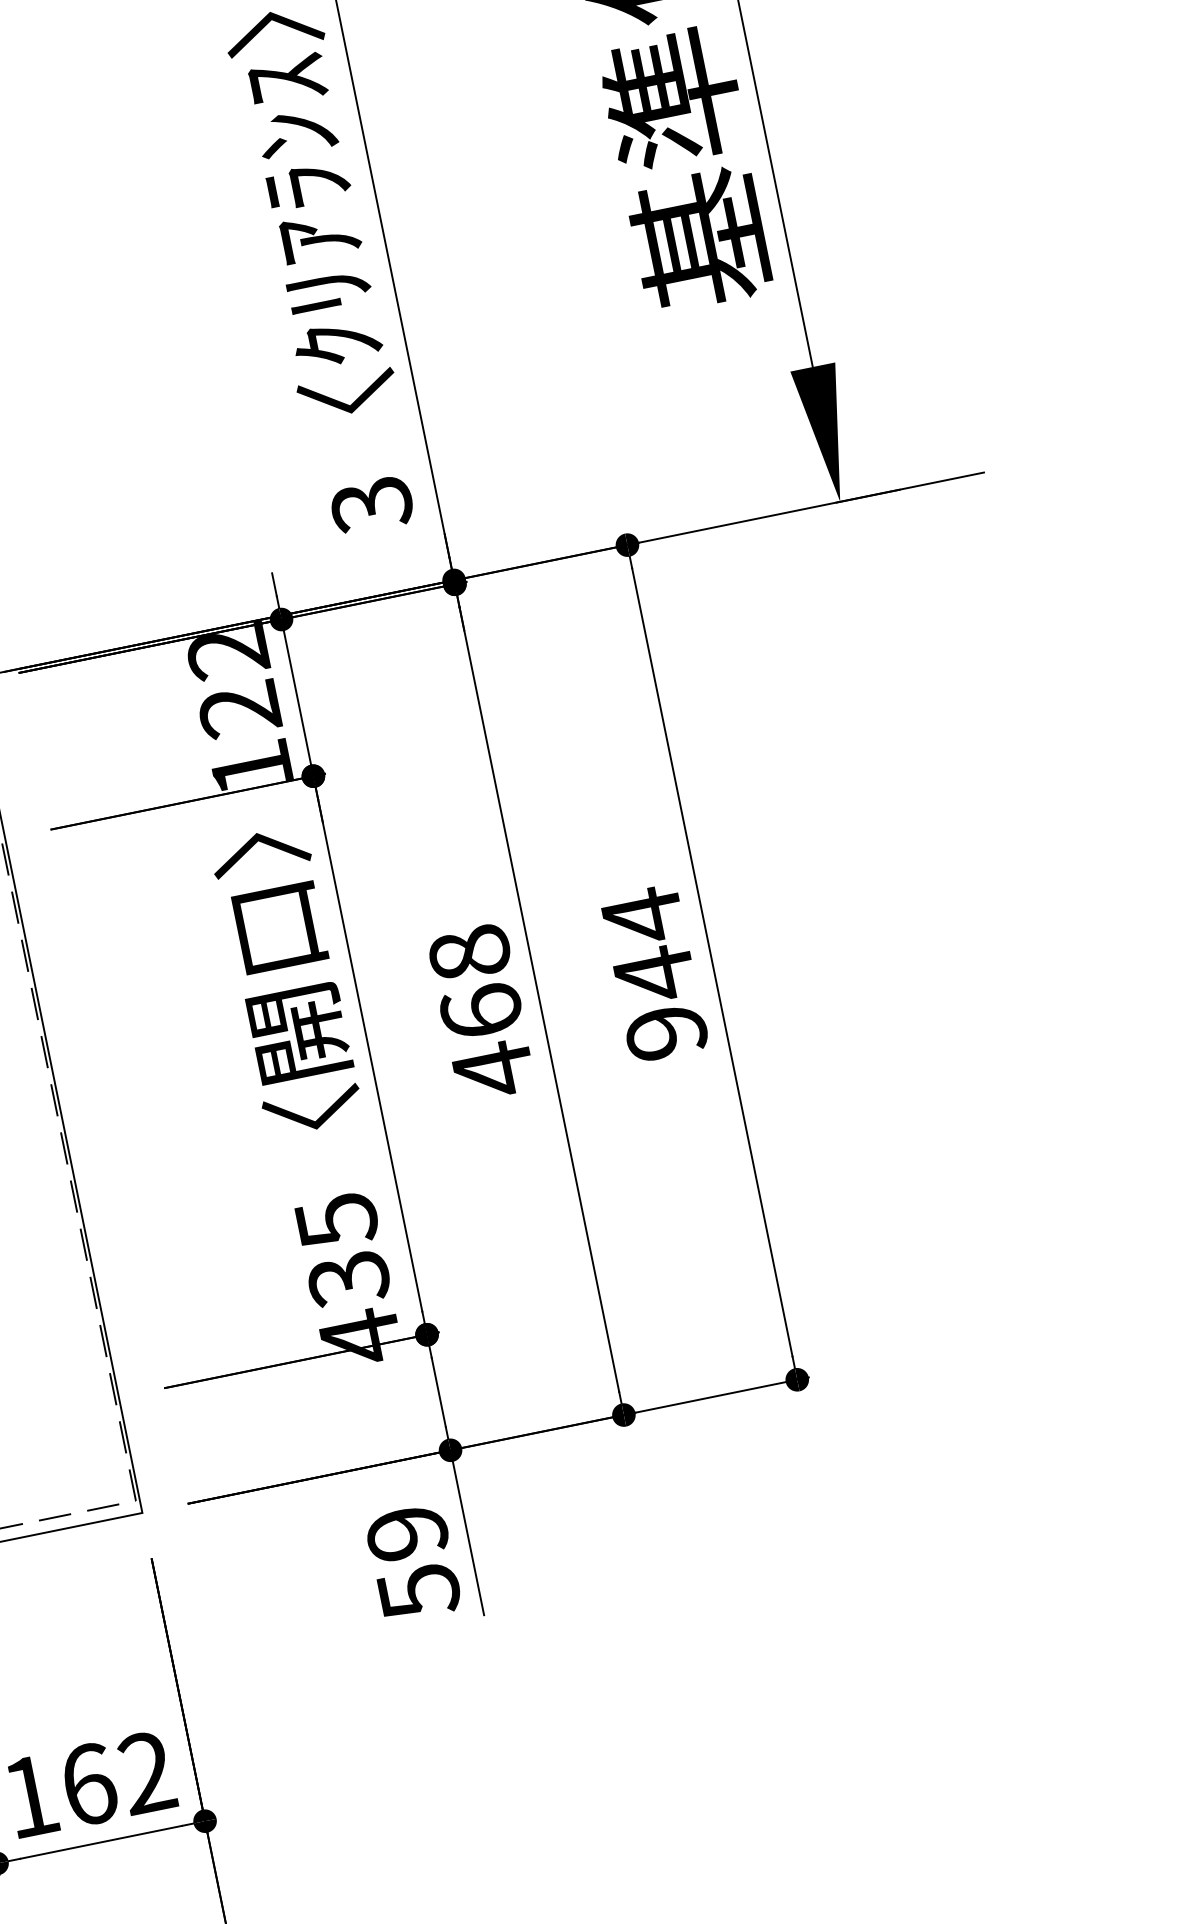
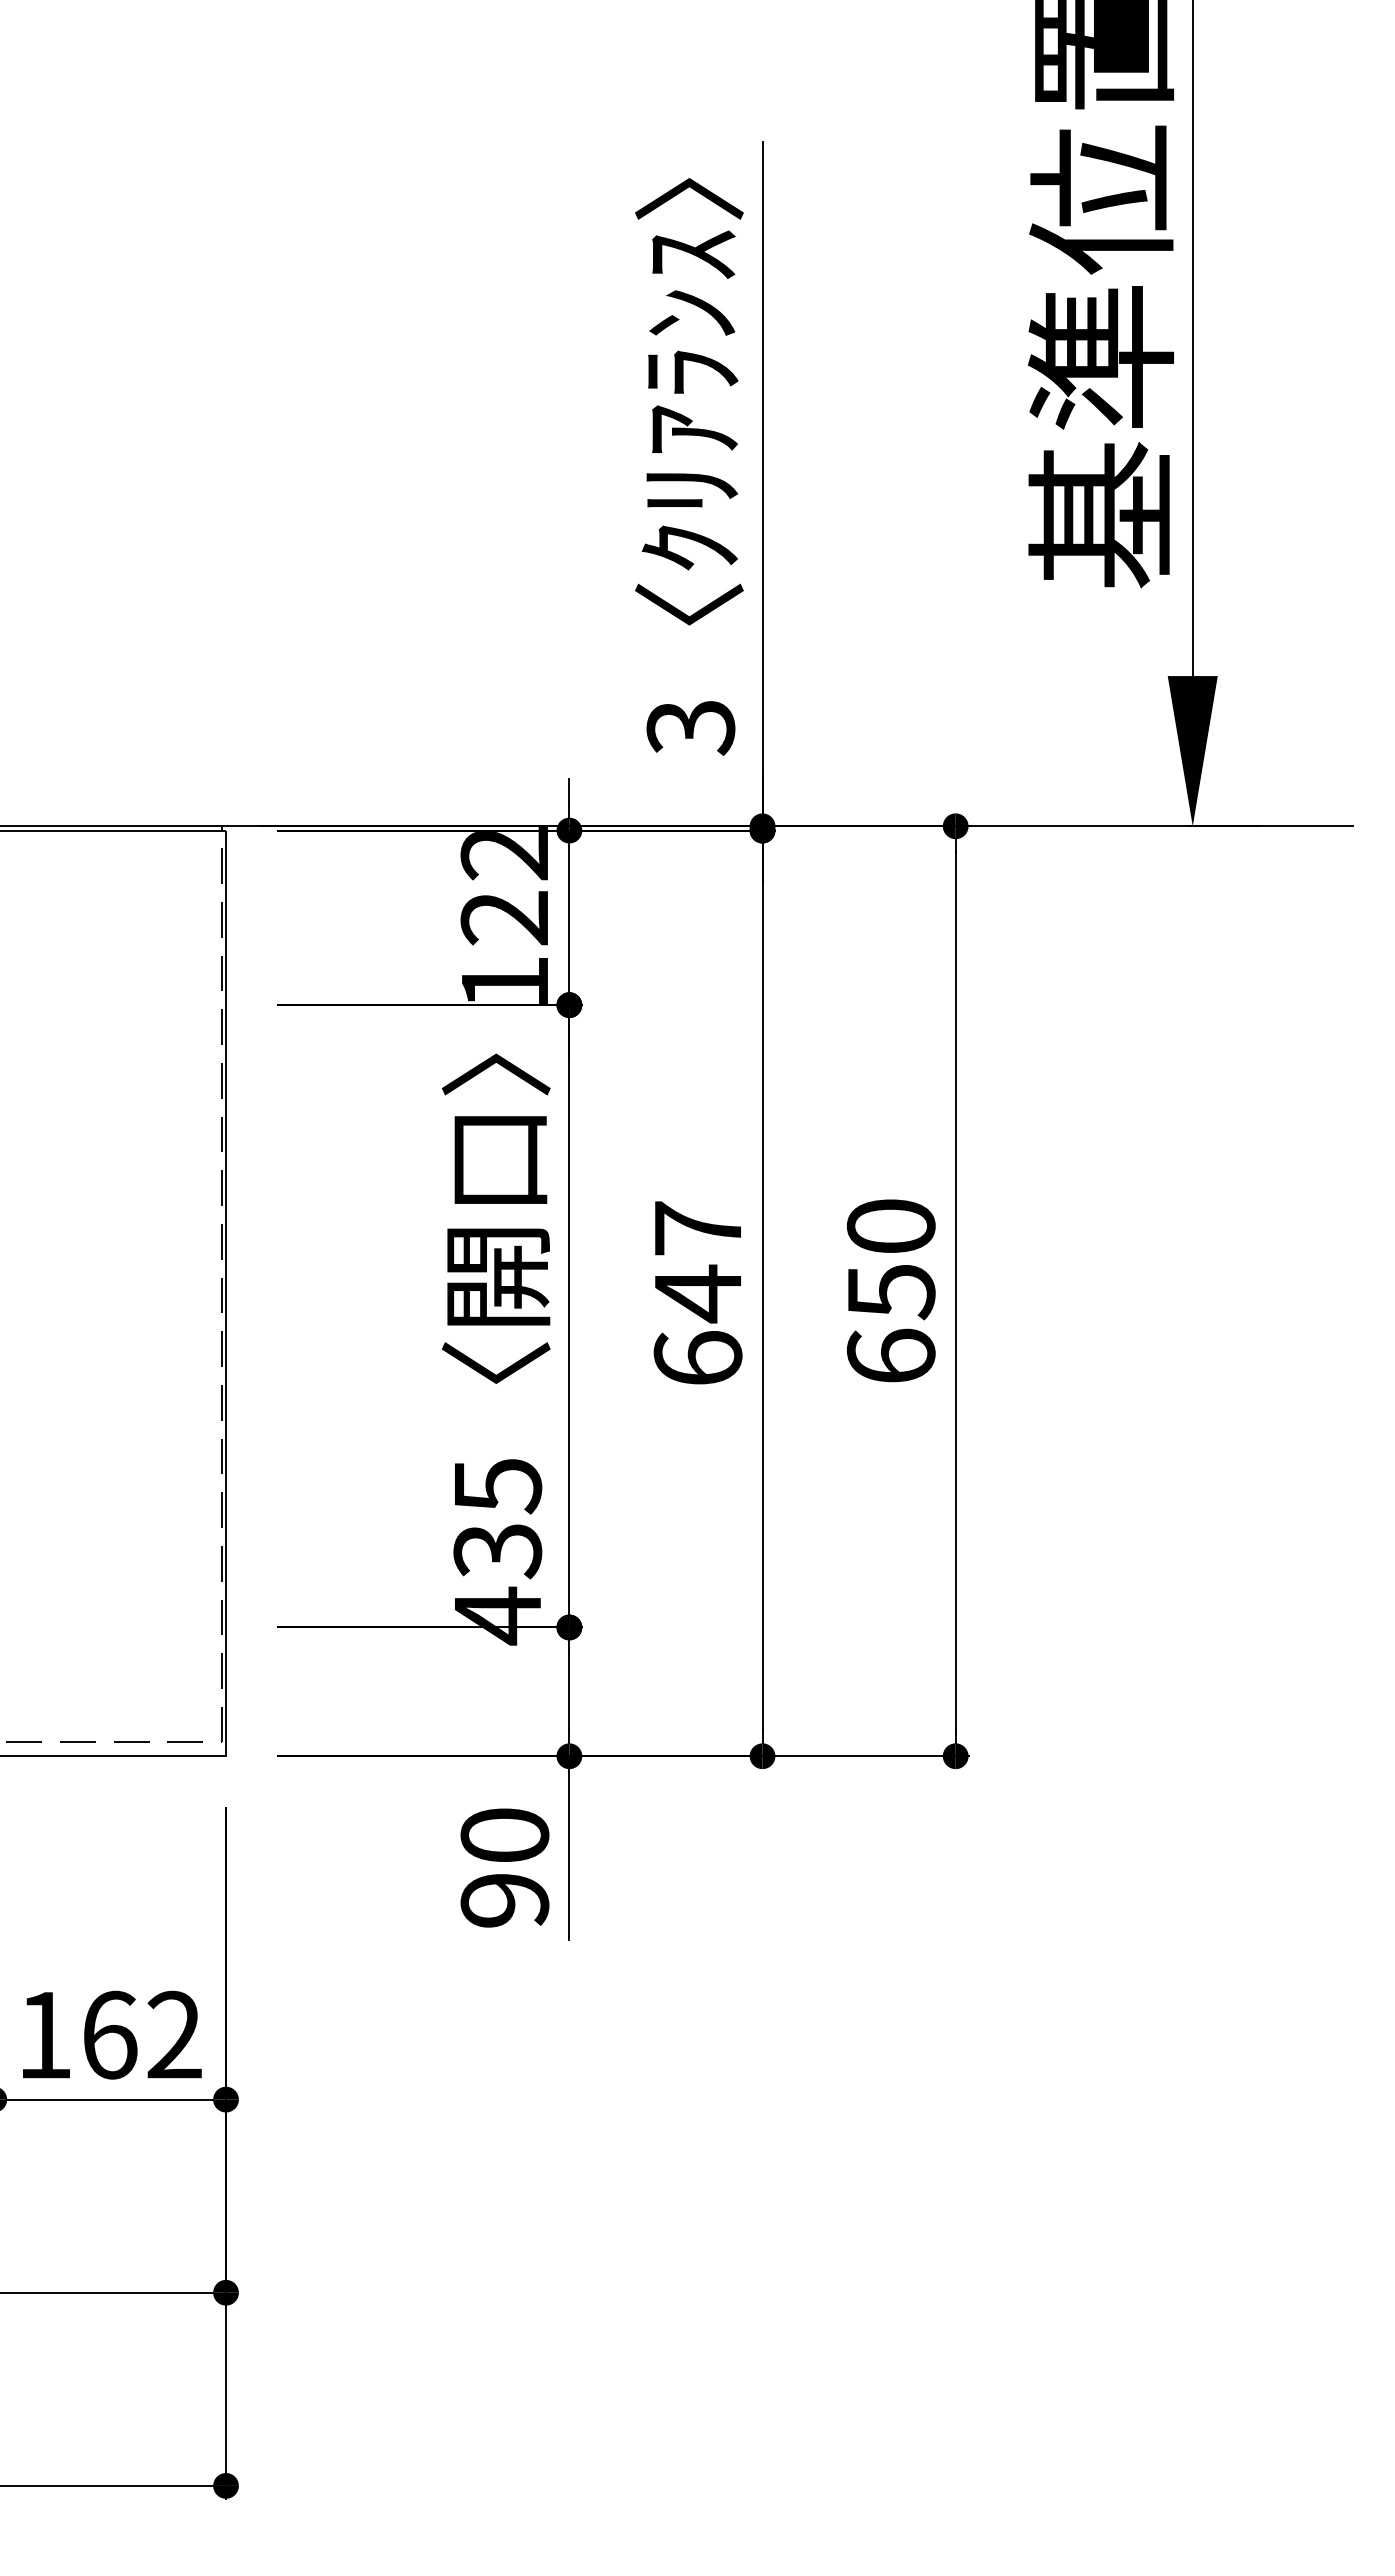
text: (653, 973) -> (890, 1290), 944 -> 650
text: (481, 1012) -> (697, 1294), 468 -> 647
text: (412, 1562) -> (504, 1868), 59 -> 90

